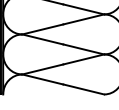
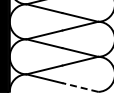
line: (82, 89) -> (79, 87), solid -> dashed

